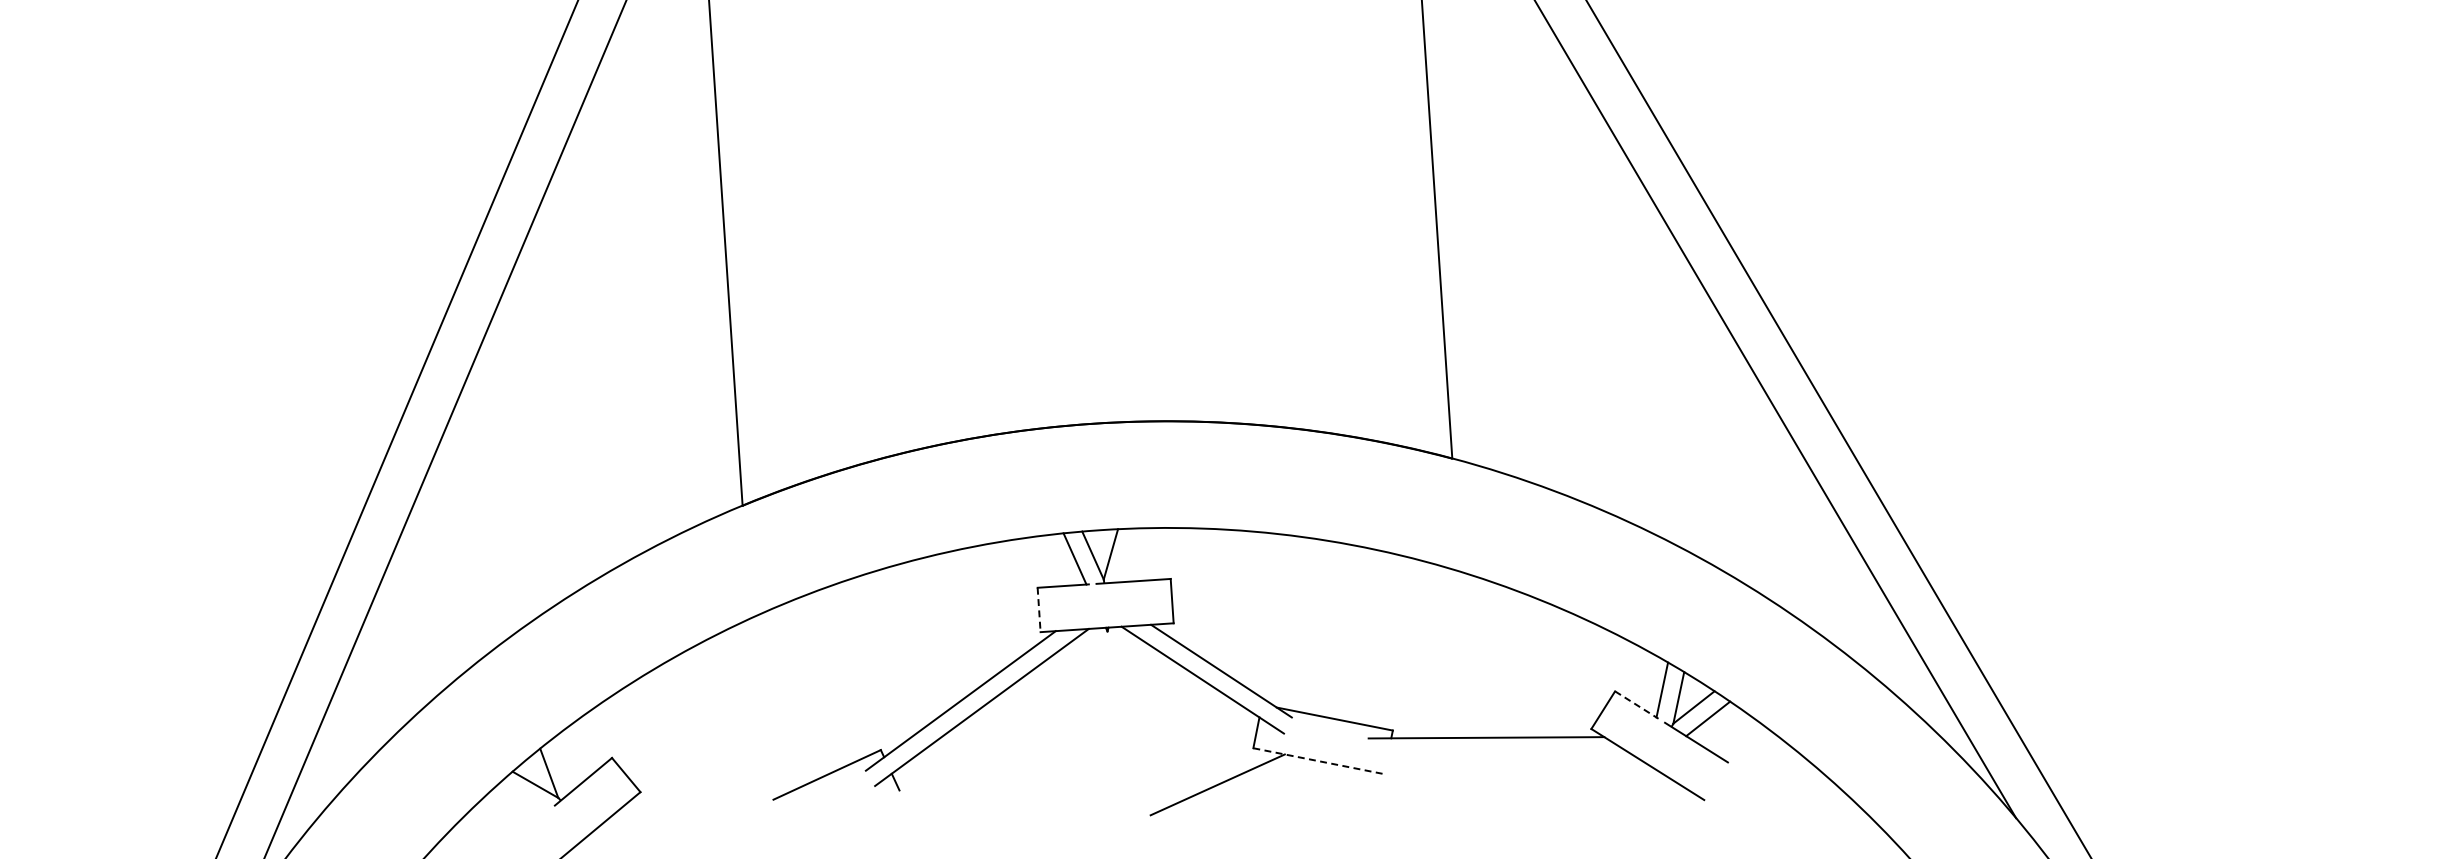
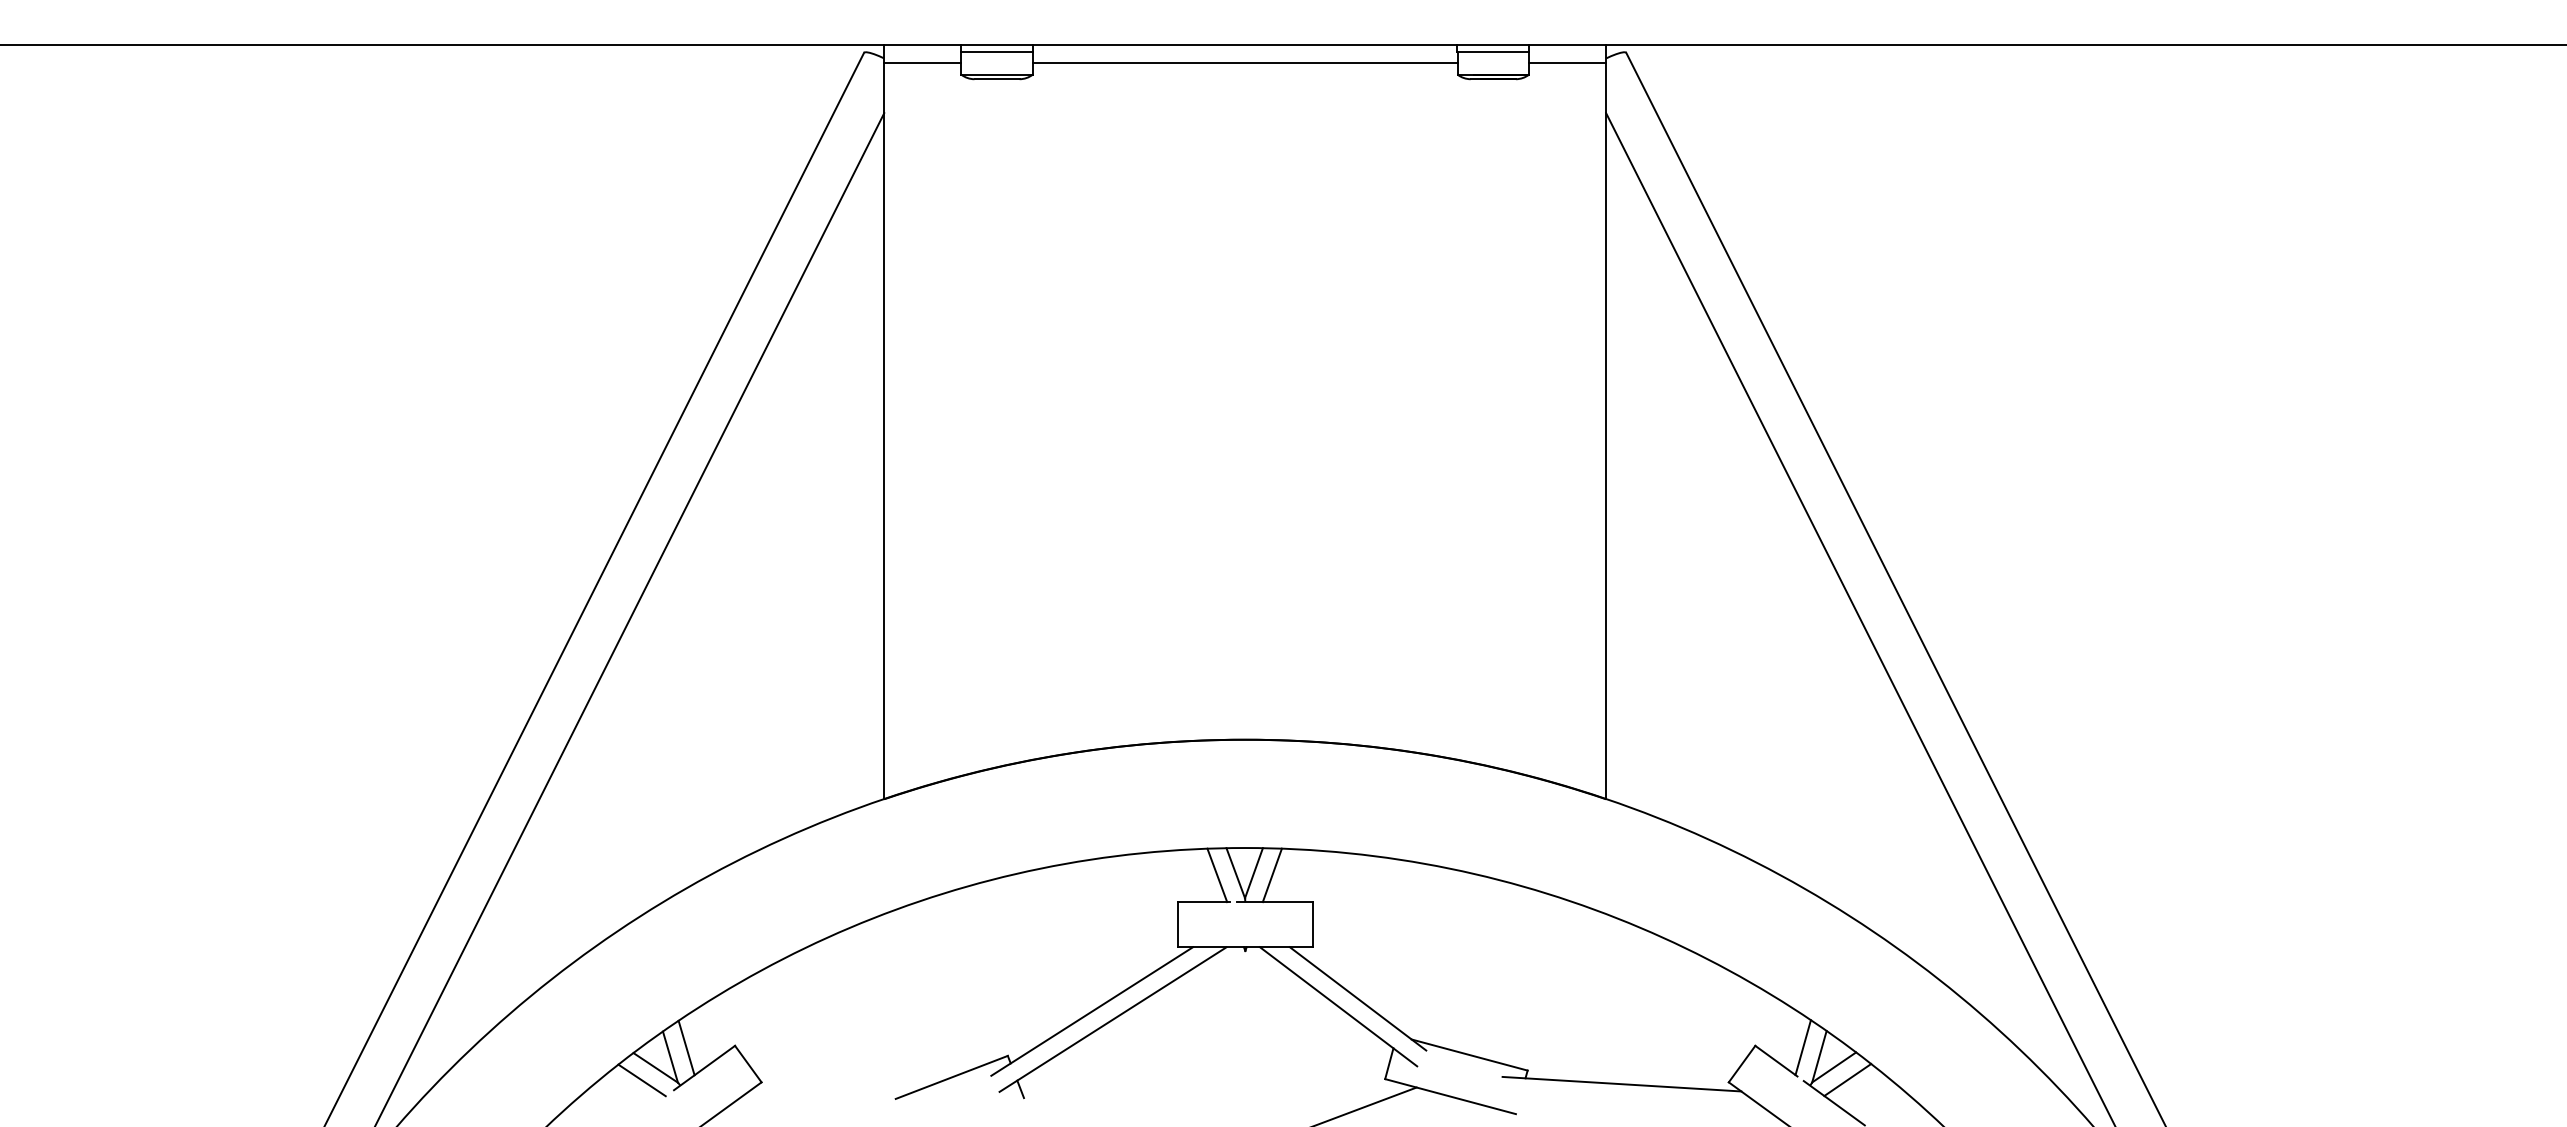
line: (1128, 555) -> (1271, 875), added
line: (1039, 609) -> (1177, 924), dashed -> solid
line: (1636, 705) -> (1776, 1061), dashed -> solid
line: (1318, 761) -> (1450, 1096), dashed -> solid
line: (564, 762) -> (686, 1047), added
line: (522, 798) -> (641, 1080), added

